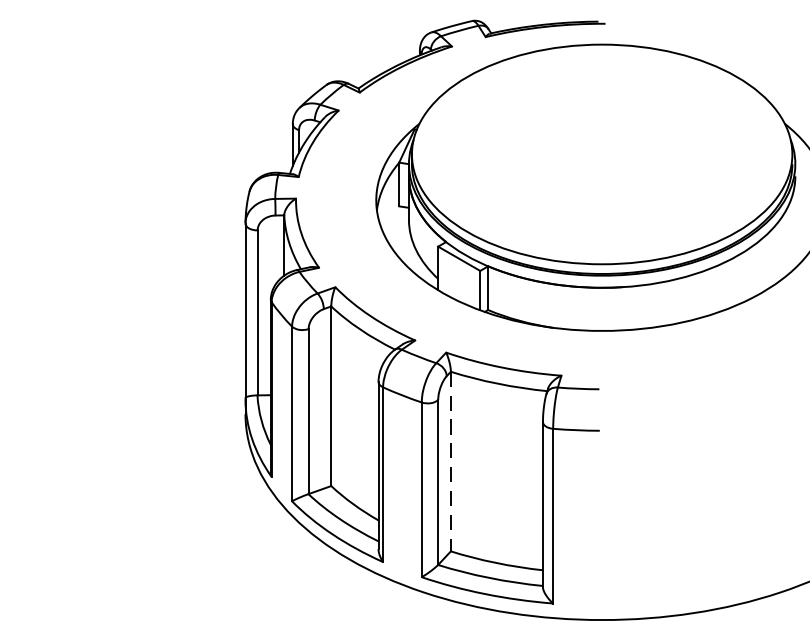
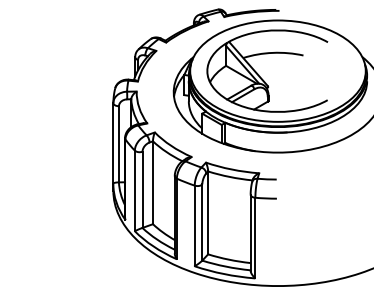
part: (564, 165) -> (260, 76), added
line: (451, 462) -> (208, 213), dashed -> solid

